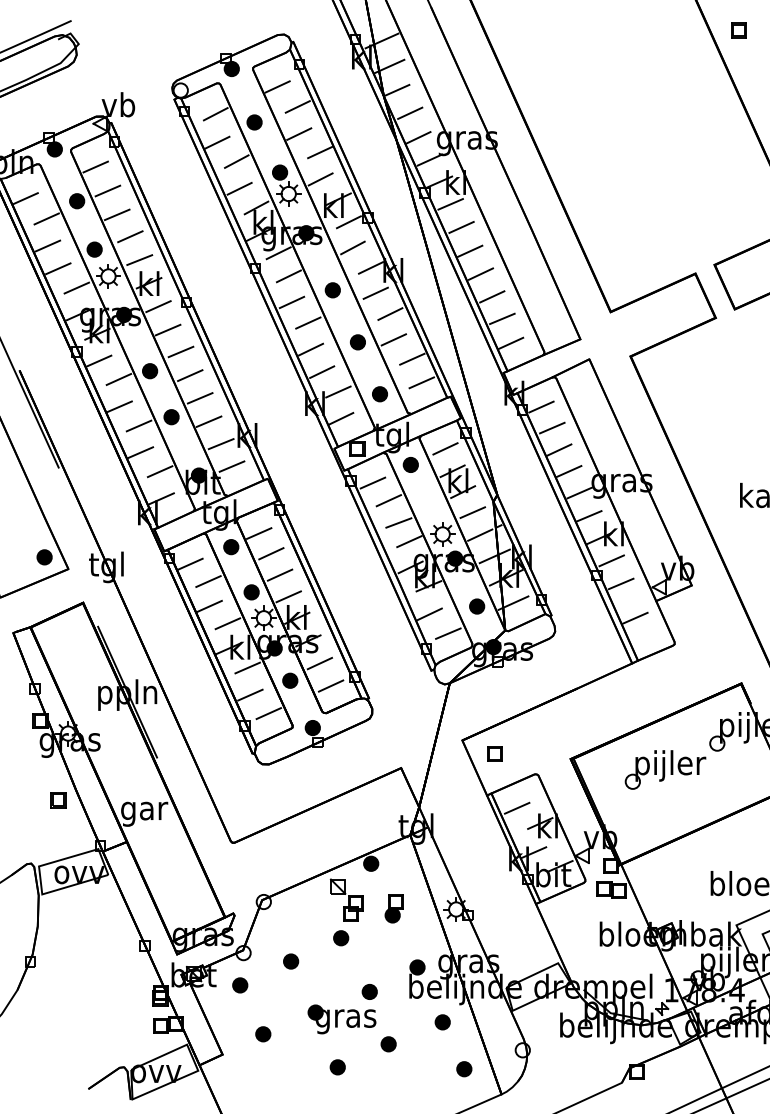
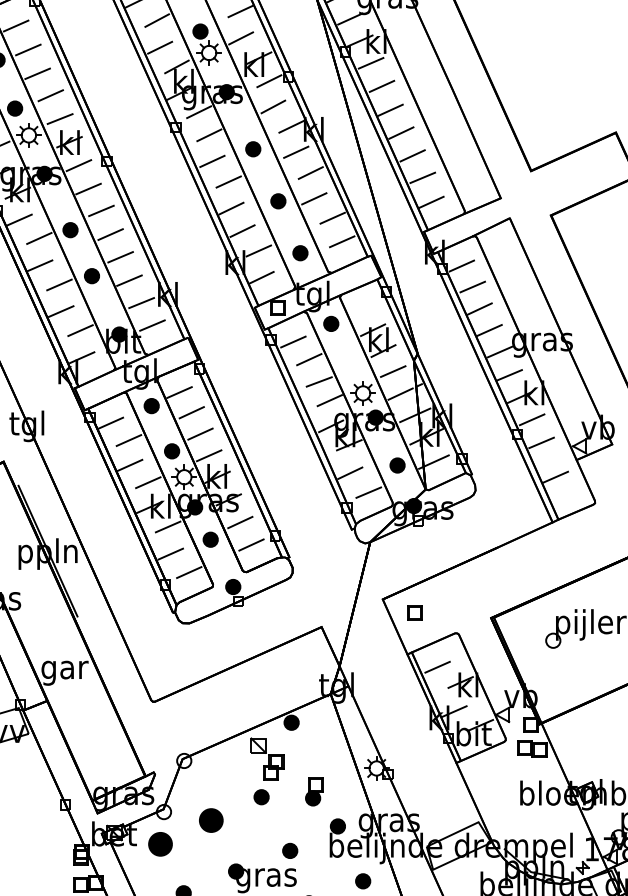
line: (447, 447) -> (367, 306), removed
part: (393, 908) -> (313, 791), moved
part: (291, 961) -> (211, 820), size x1.6
part: (240, 985) -> (160, 844), size x1.6

